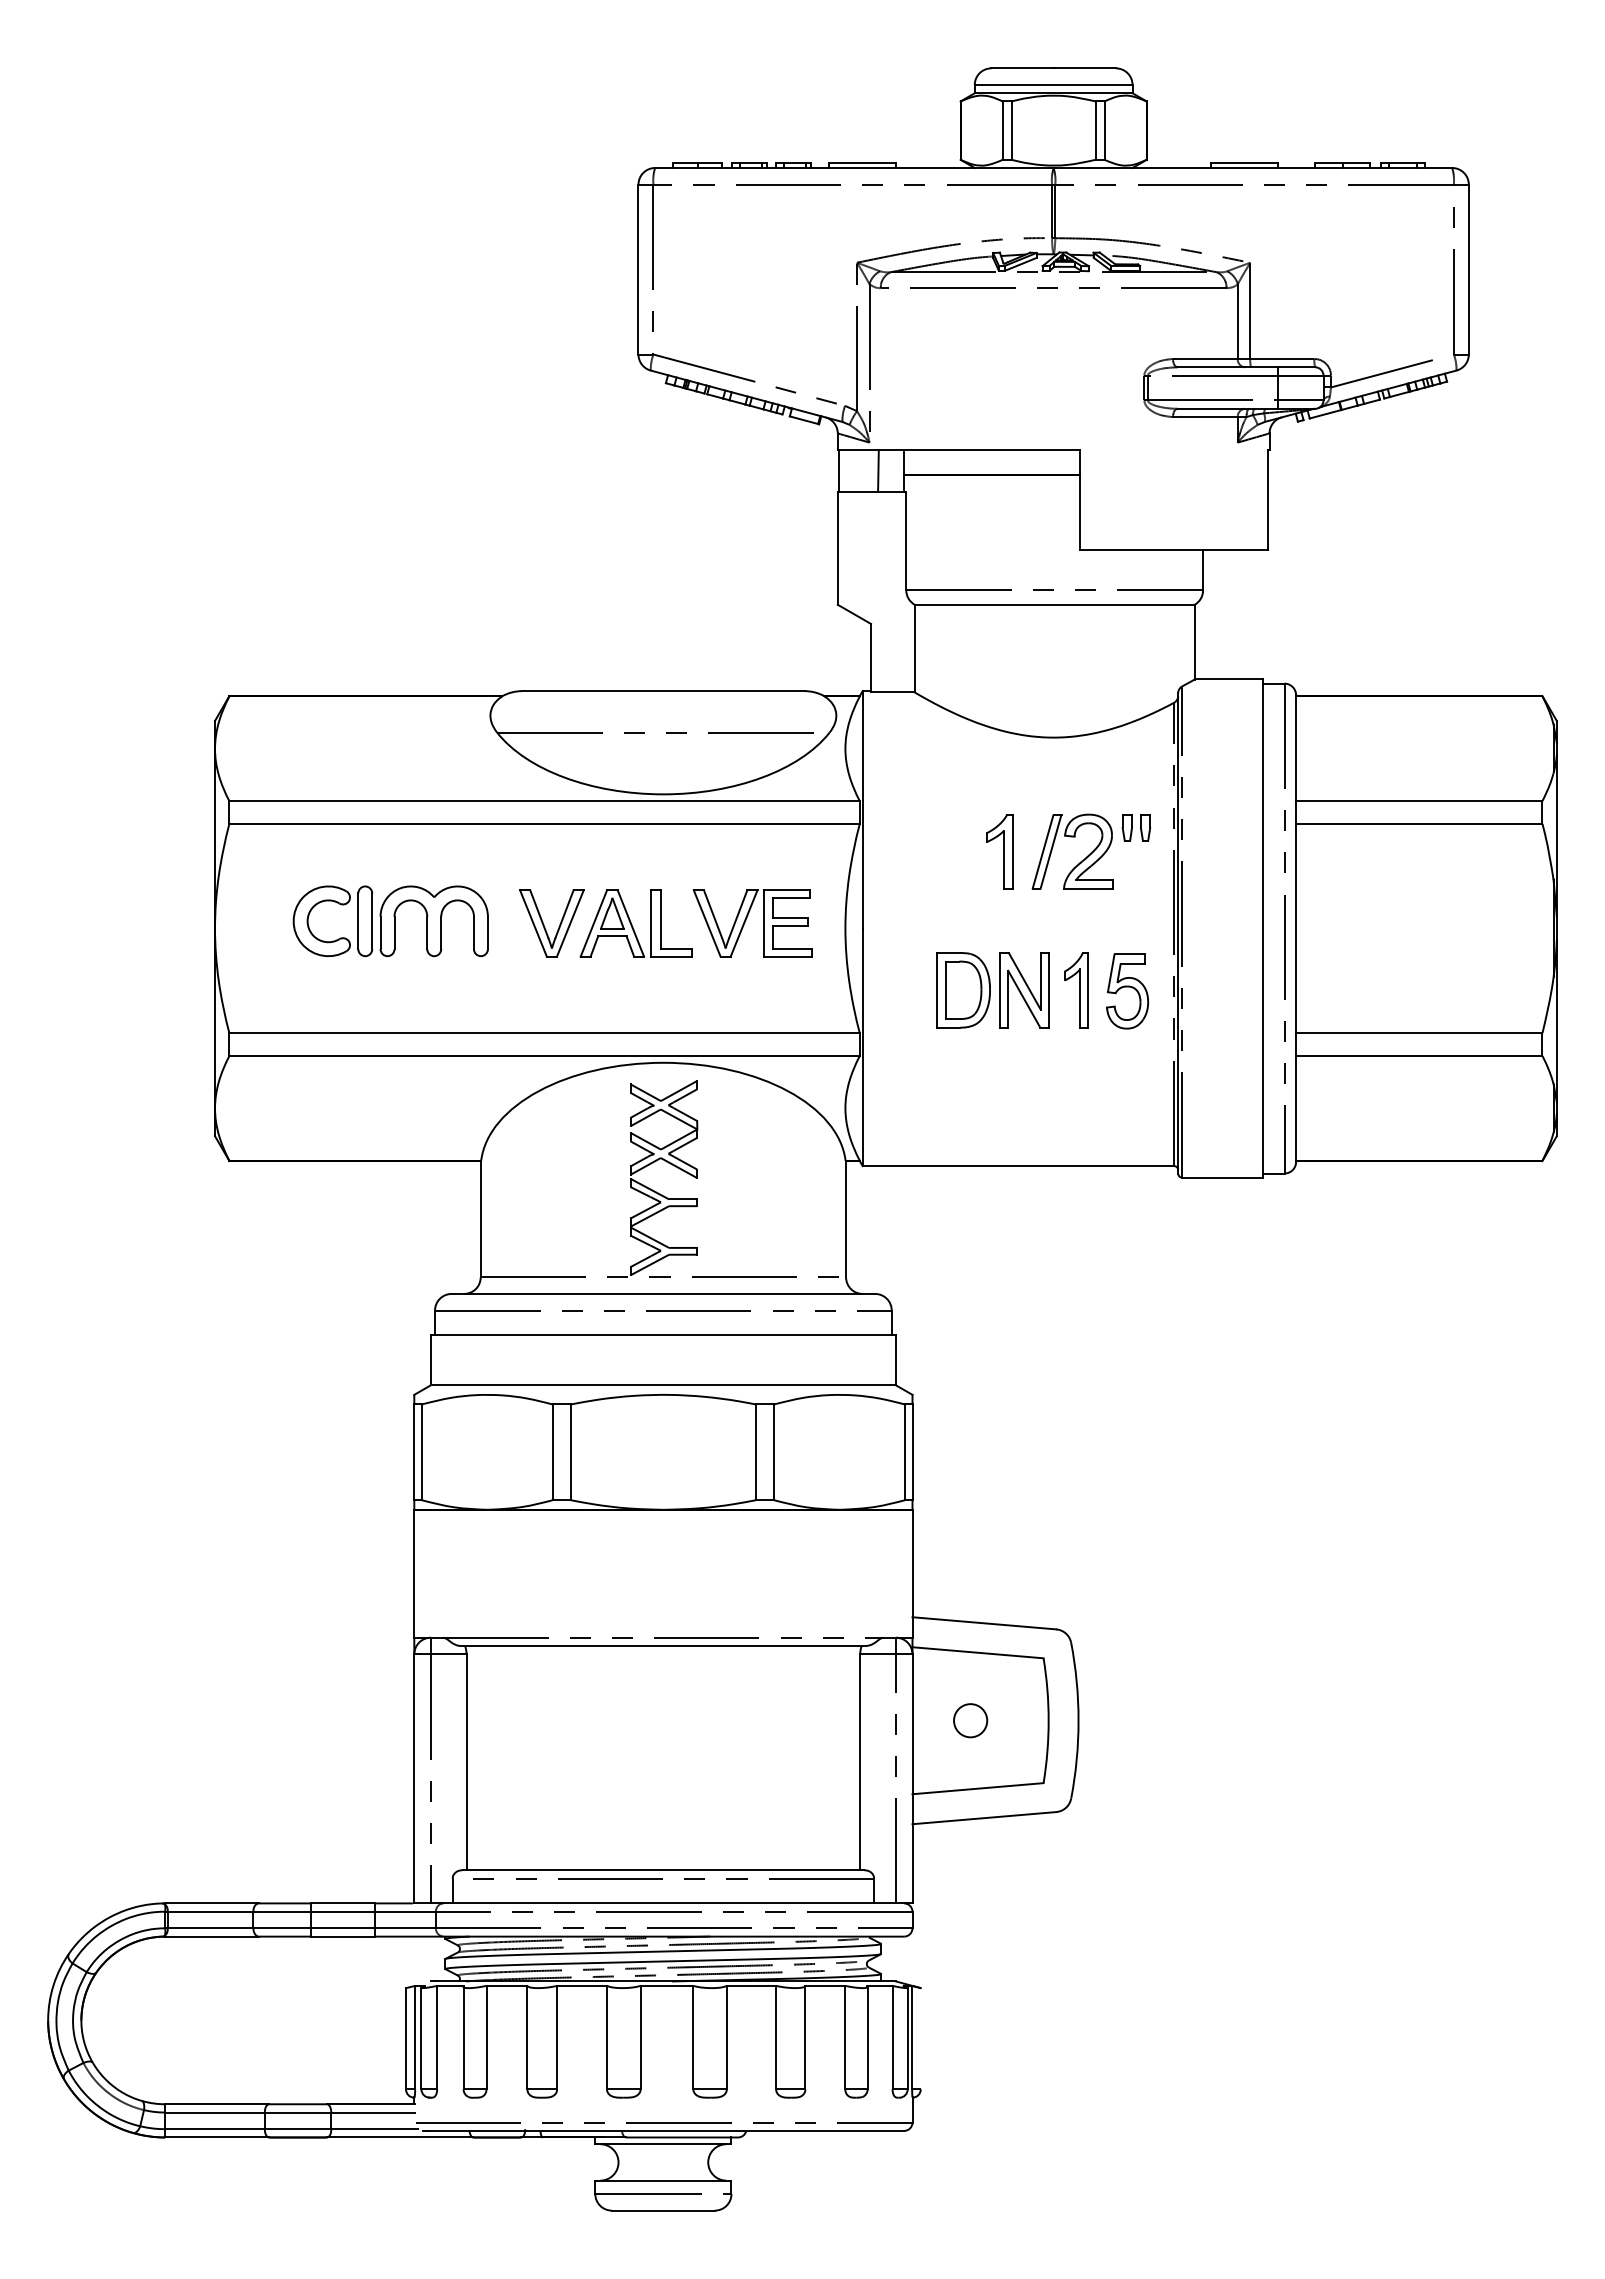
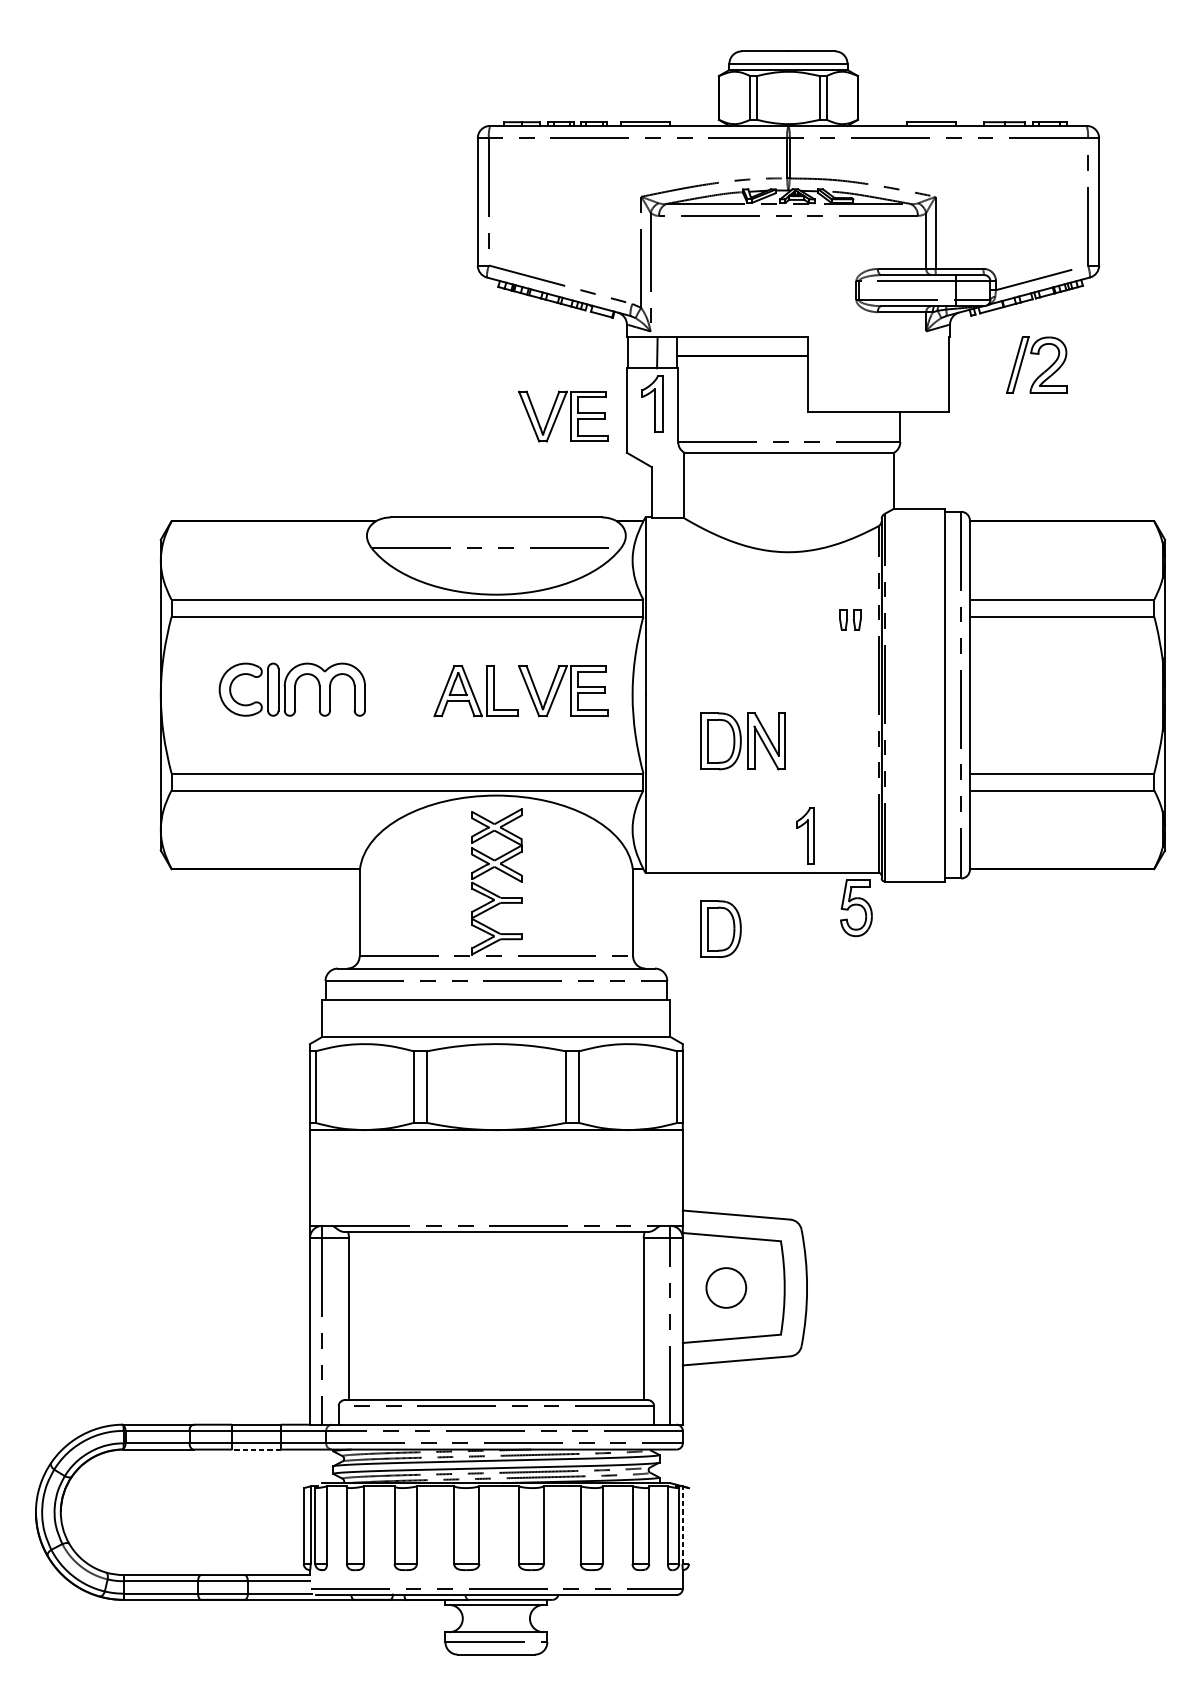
part: (746, 553) -> (558, 414), added
part: (999, 851) -> (652, 403), moved
part: (1081, 860) -> (1043, 371), moved
part: (544, 924) -> (407, 692), removed
part: (1076, 990) -> (805, 835), moved
part: (1127, 991) -> (856, 908), moved
part: (963, 1241) -> (720, 929), added
circle: (970, 1720) -> (726, 1287), size x1.6
line: (342, 1936) -> (256, 1449), solid -> dashed
line: (912, 2037) -> (682, 1525), solid -> dashed

